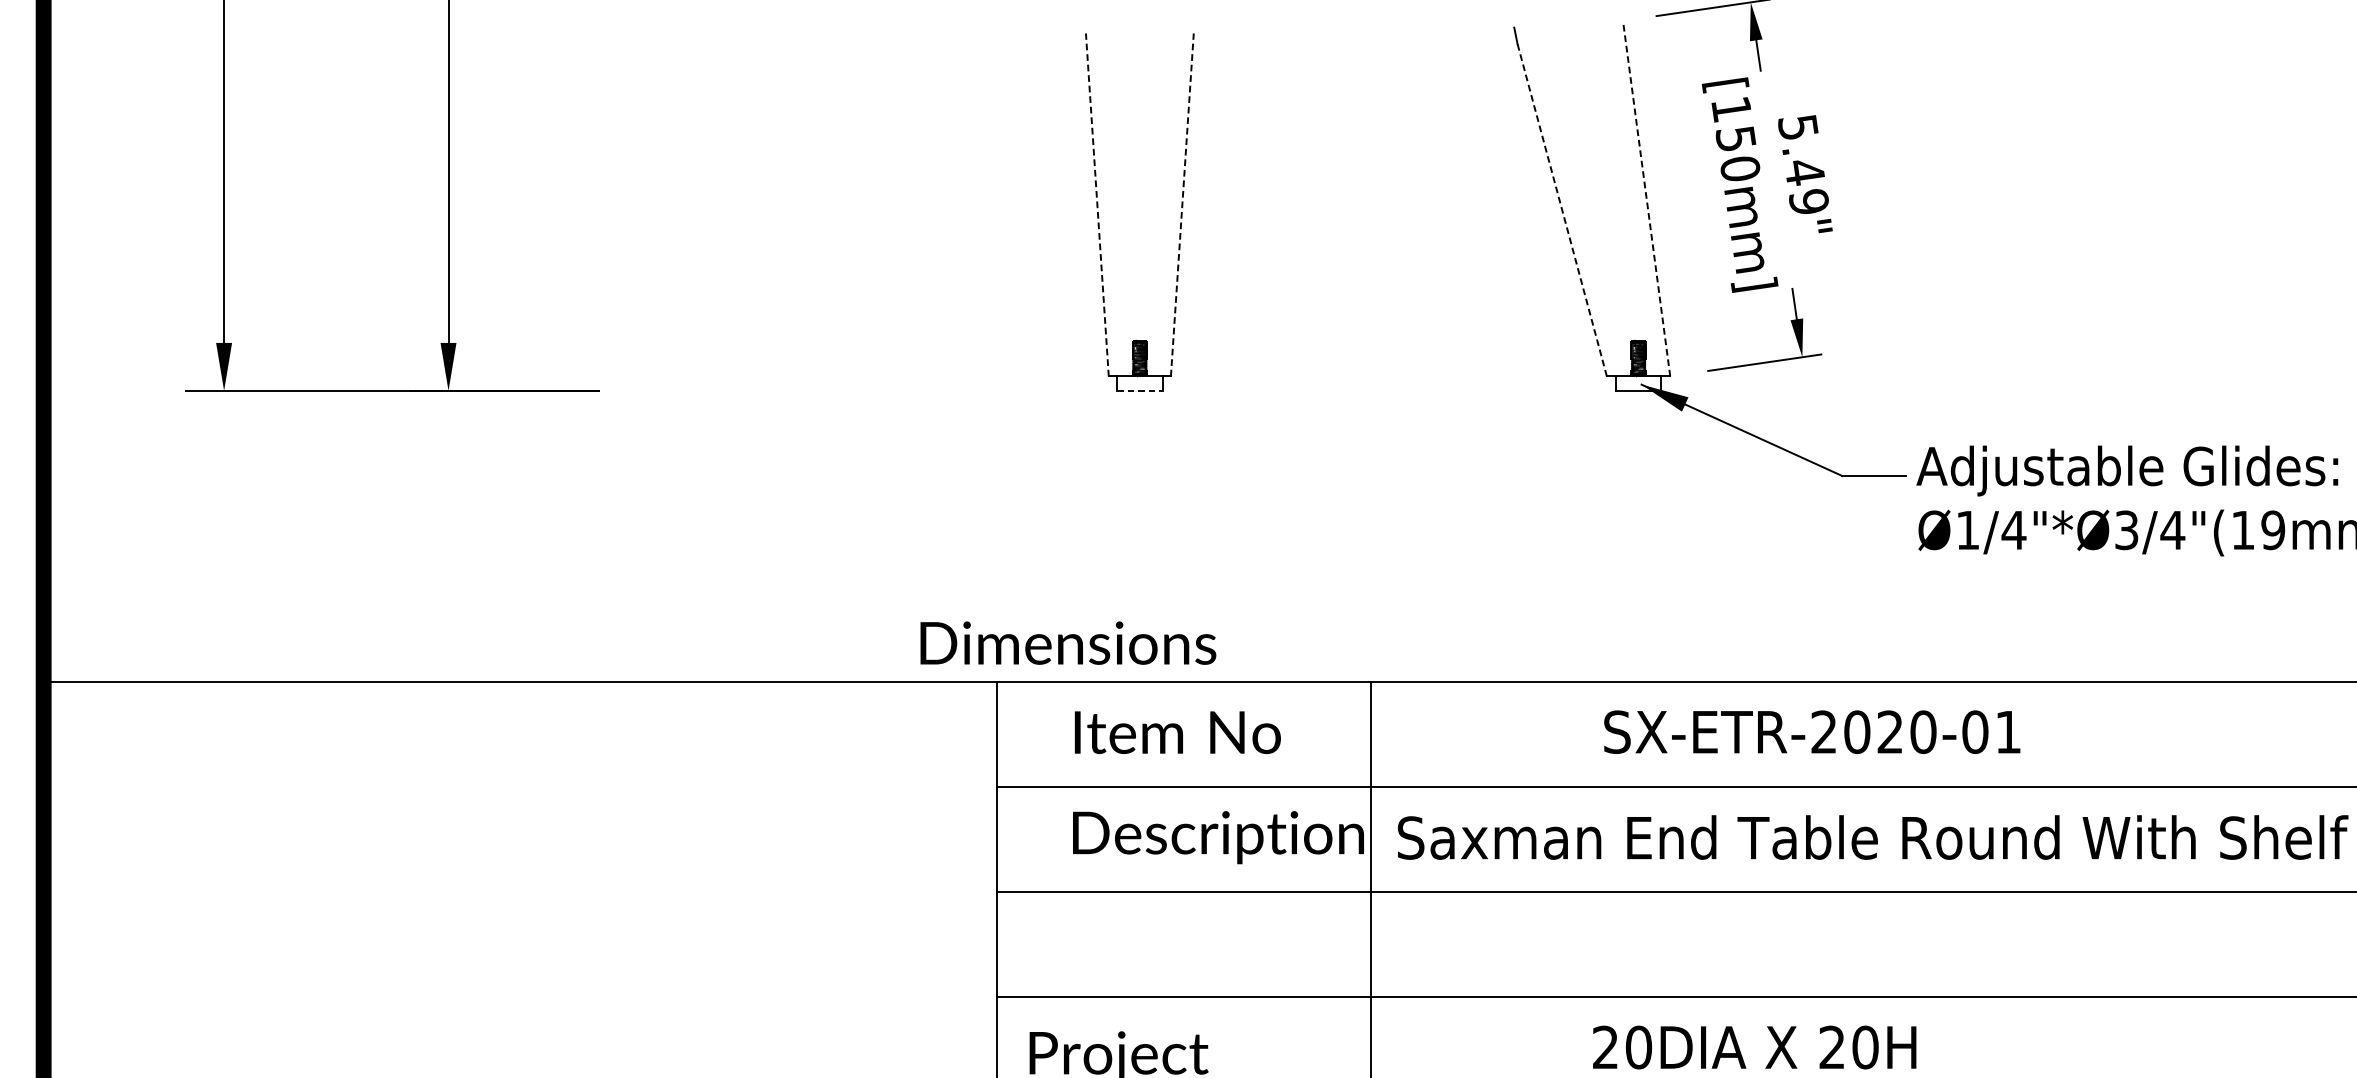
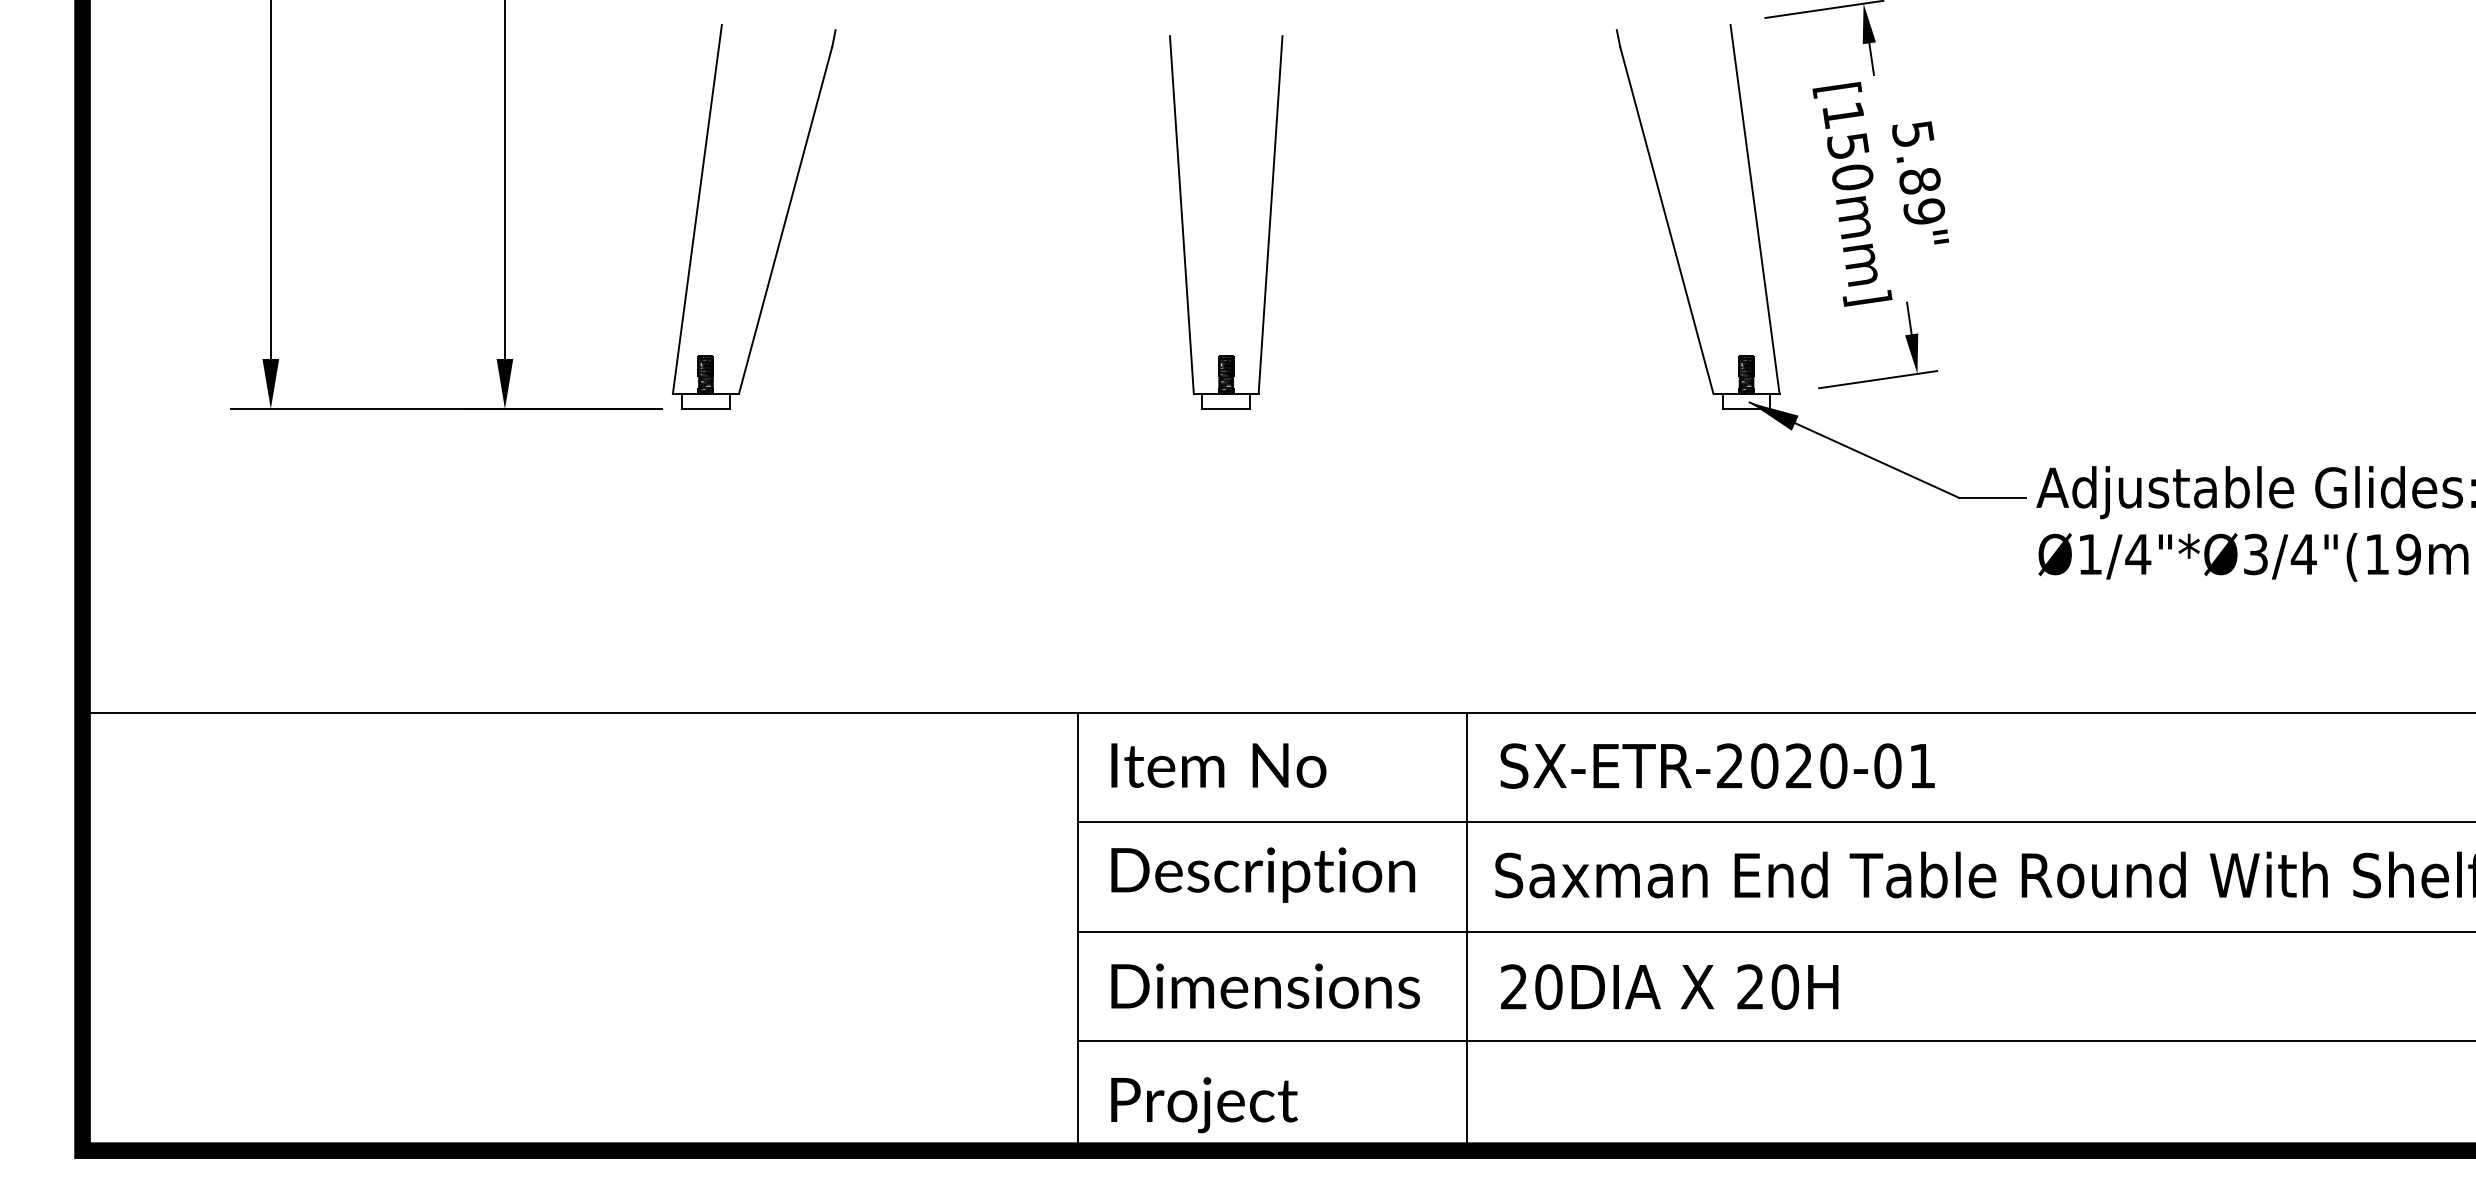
text: (1804, 172) -> (1919, 181), 5.49" -> 5.89"
line: (1647, 198) -> (1755, 208), dashed -> solid
line: (1096, 204) -> (1181, 214), dashed -> solid
line: (1182, 204) -> (1270, 214), dashed -> solid
line: (1561, 210) -> (1666, 220), dashed -> solid
part: (715, 213) -> (783, 223), added
line: (1140, 390) -> (1226, 408), dashed -> solid
text: (1068, 642) -> (1265, 985), moved
text: (1812, 731) -> (1717, 765), moved
text: (1177, 732) -> (1218, 765), moved
text: (1218, 837) -> (1263, 874), moved
text: (1754, 1046) -> (1669, 986), moved

